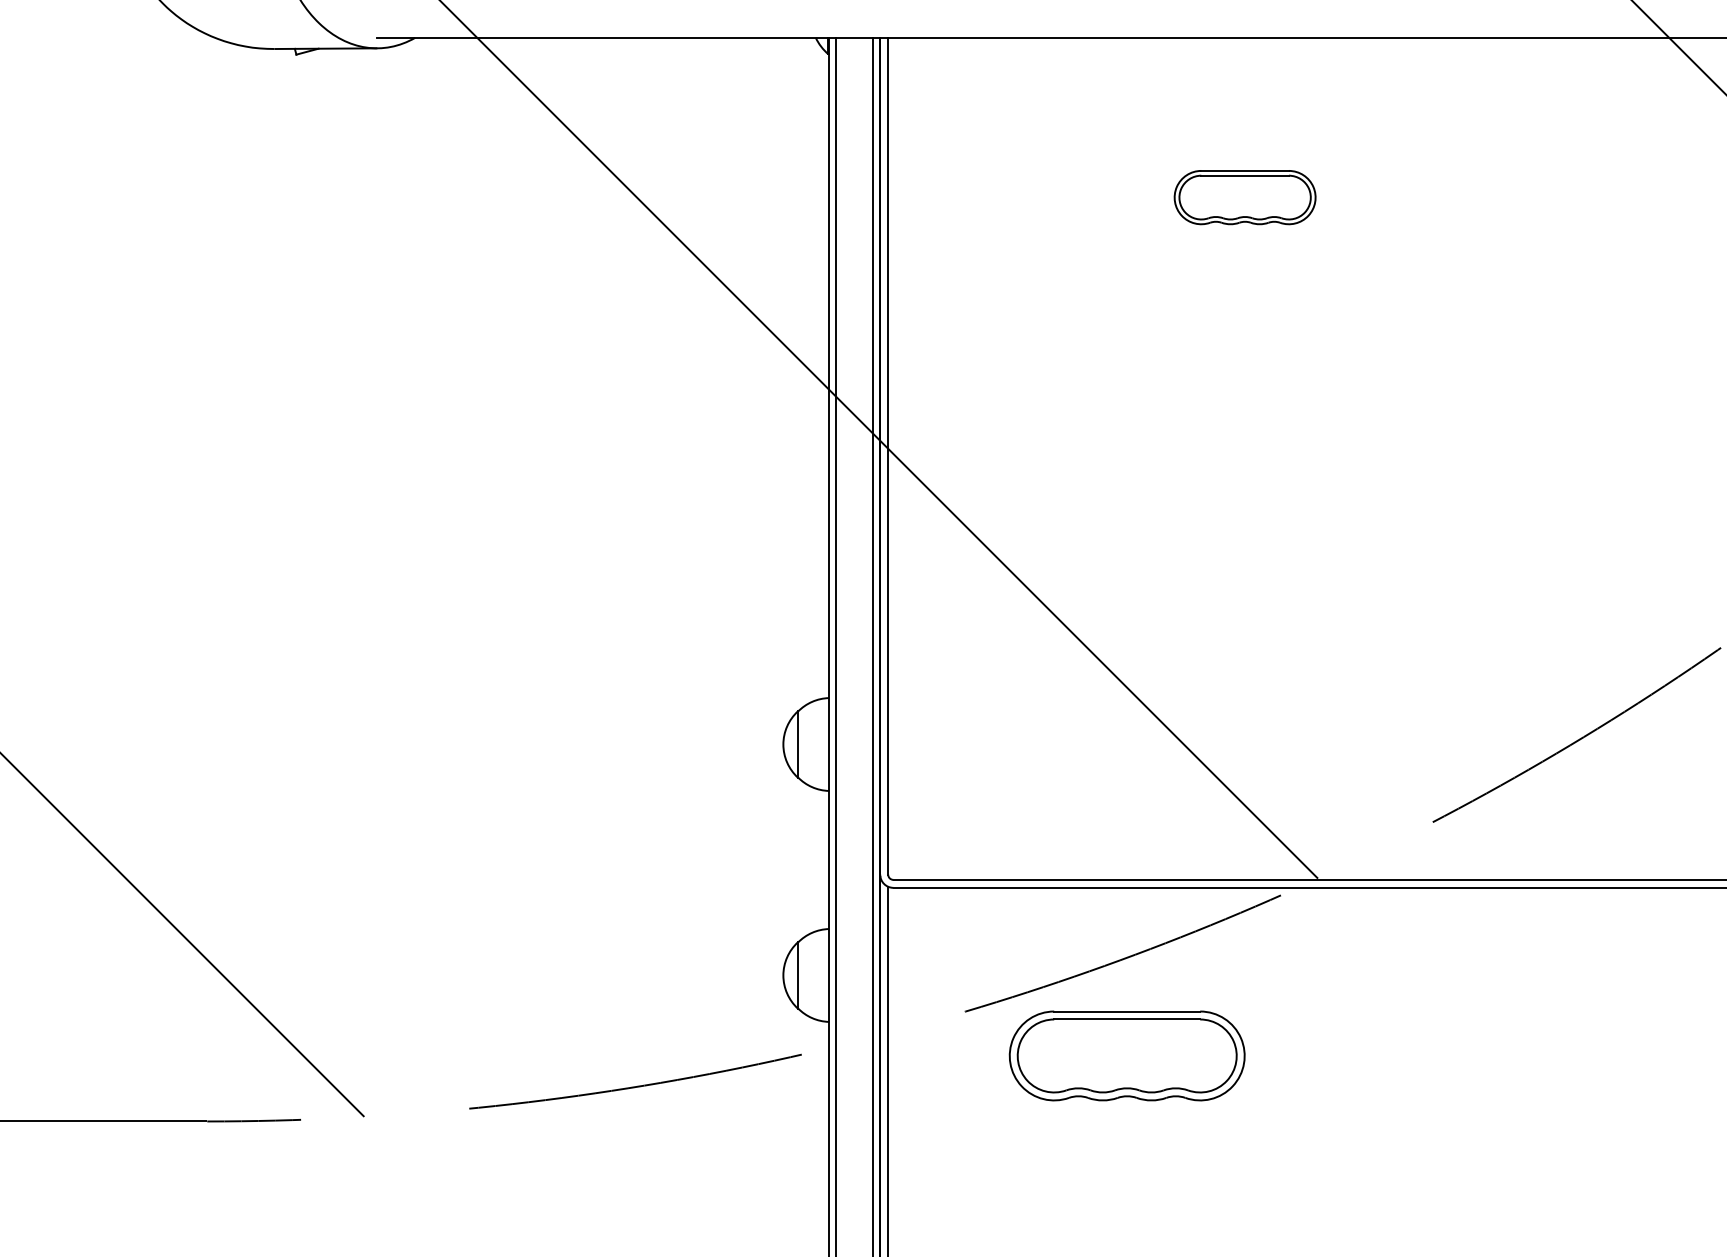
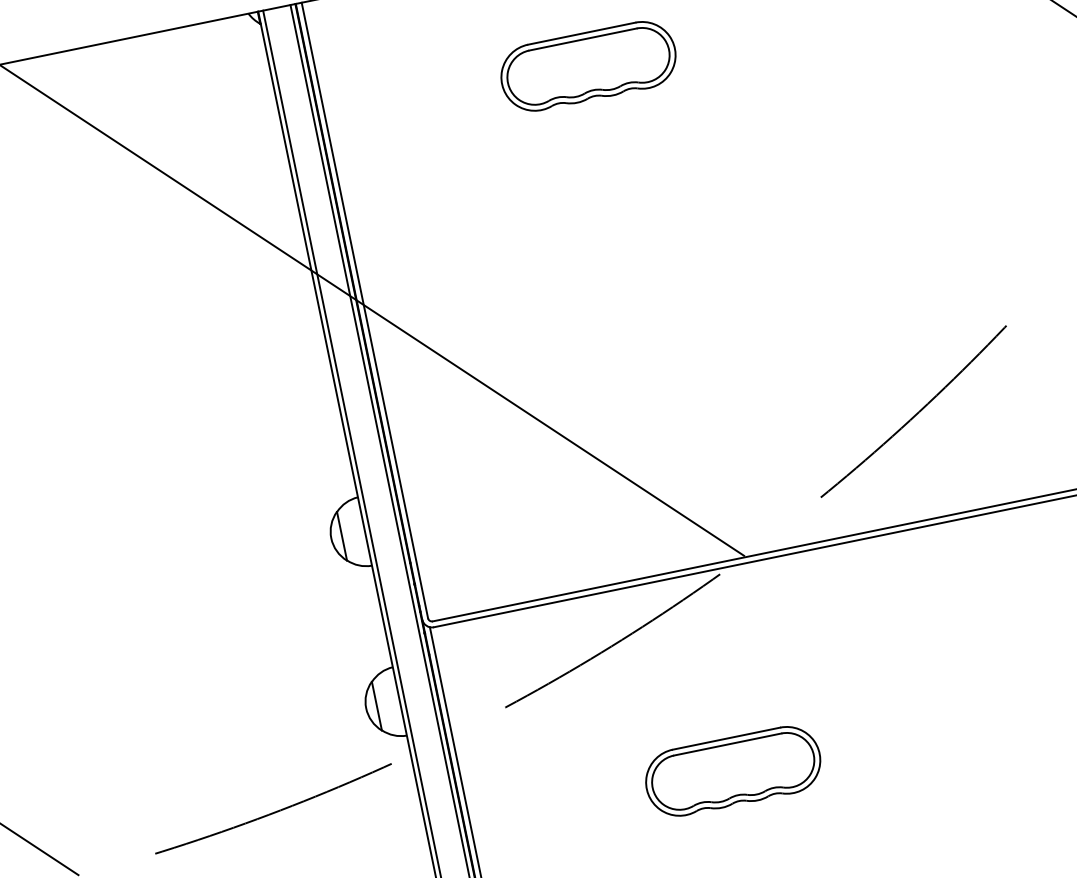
part: (1244, 197) -> (587, 66), size x1.67
part: (1126, 1055) -> (732, 771), moved

